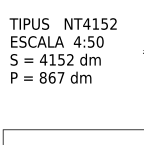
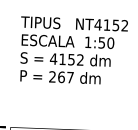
text: (77, 41) -> (88, 41), 4:50 -> 1:50
text: (42, 77) -> (51, 76), 867 -> 267

